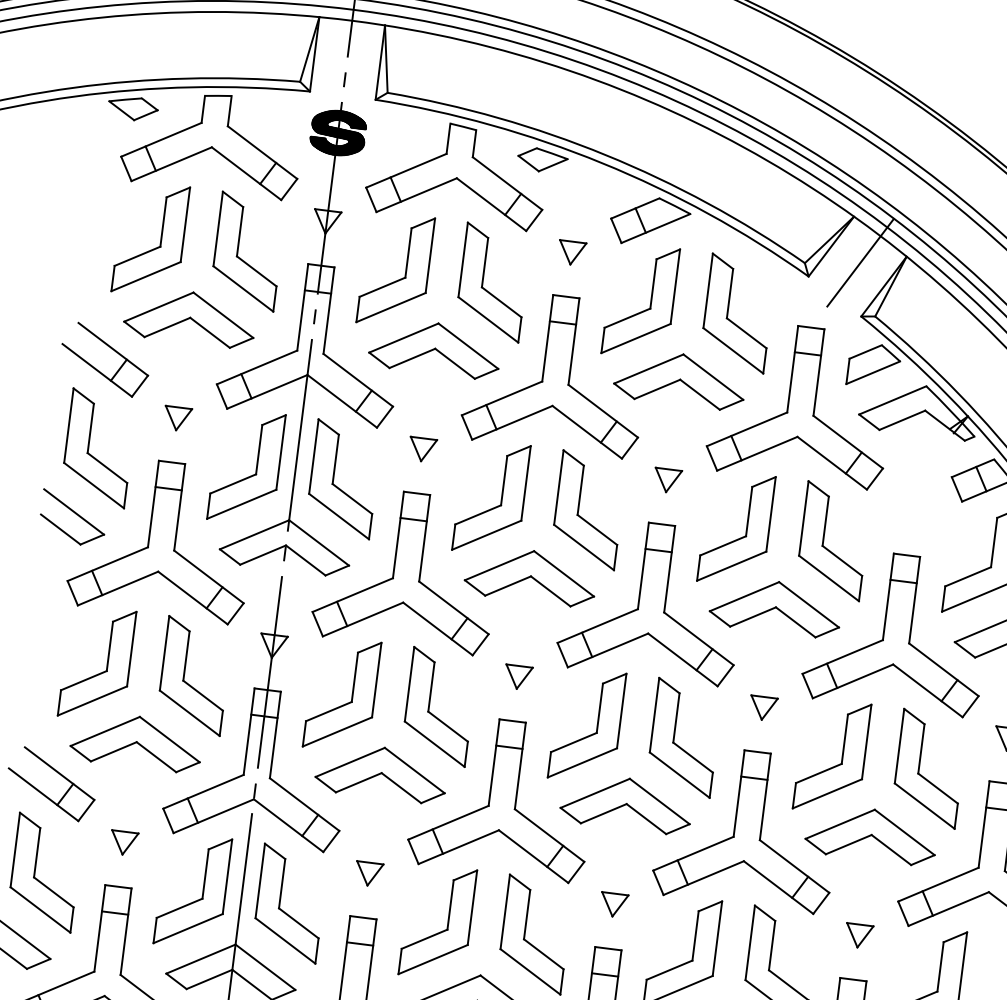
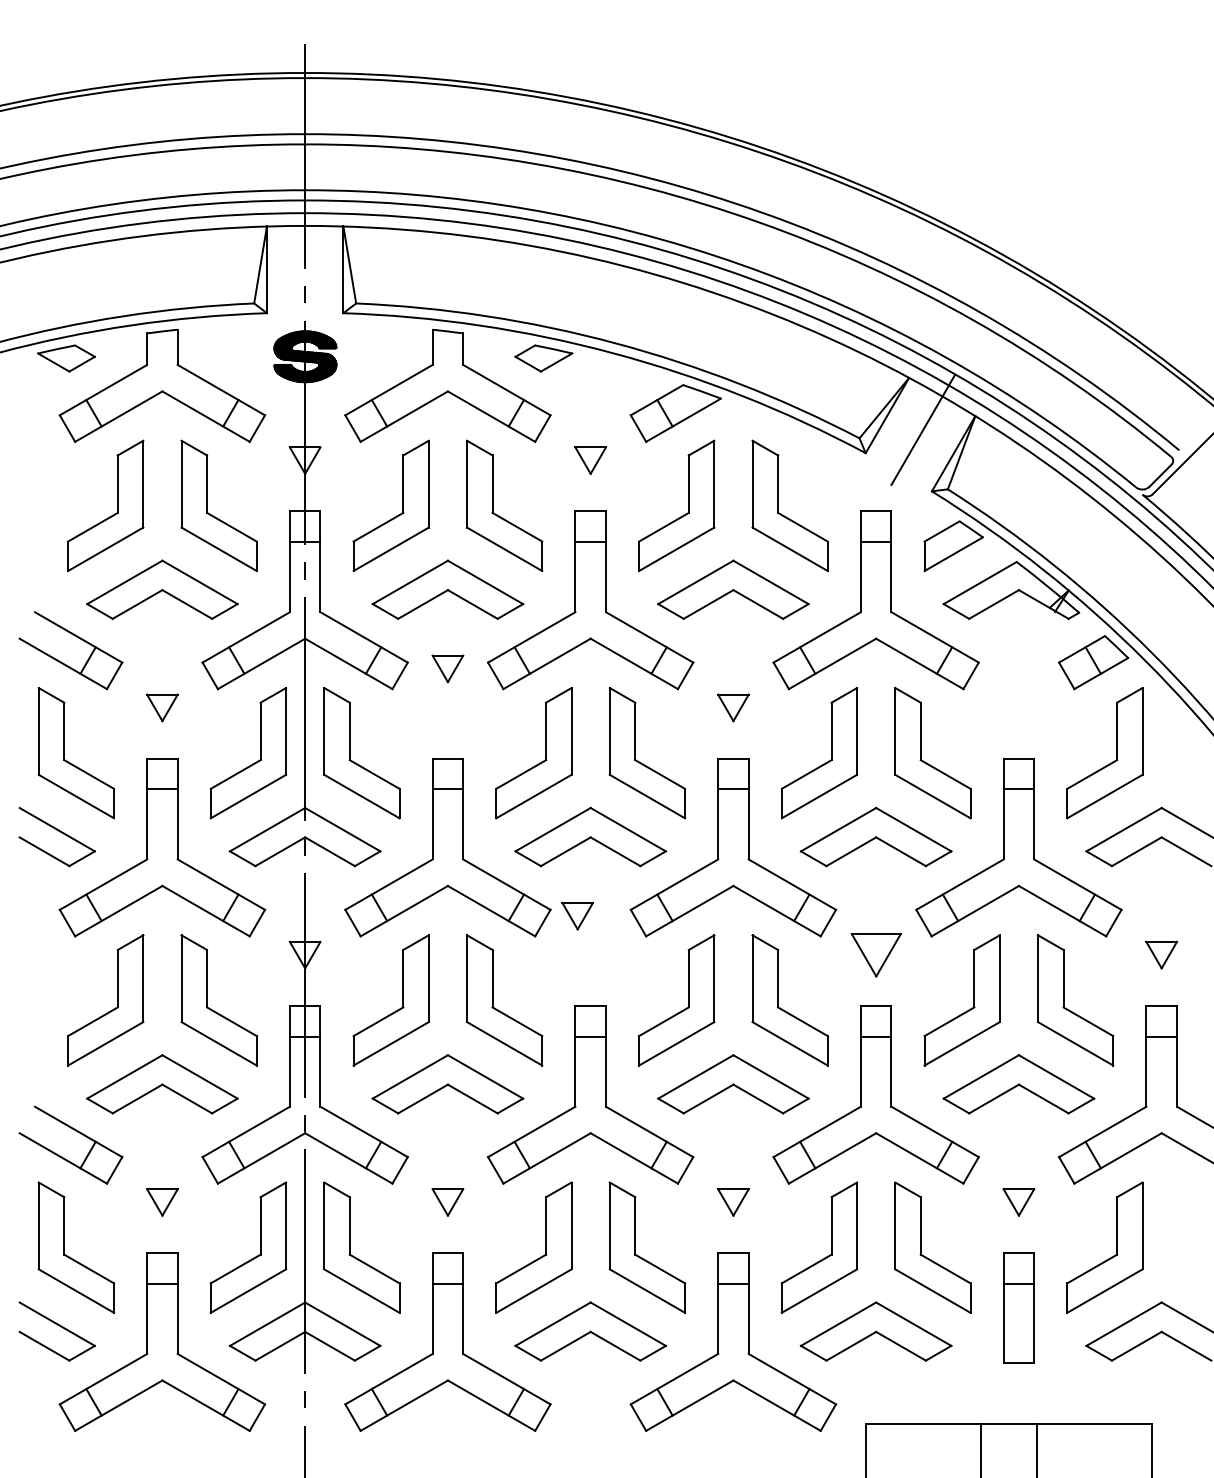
part: (422, 449) -> (447, 668), moved
part: (518, 676) -> (577, 915), moved
part: (762, 707) -> (875, 954), size x1.6

